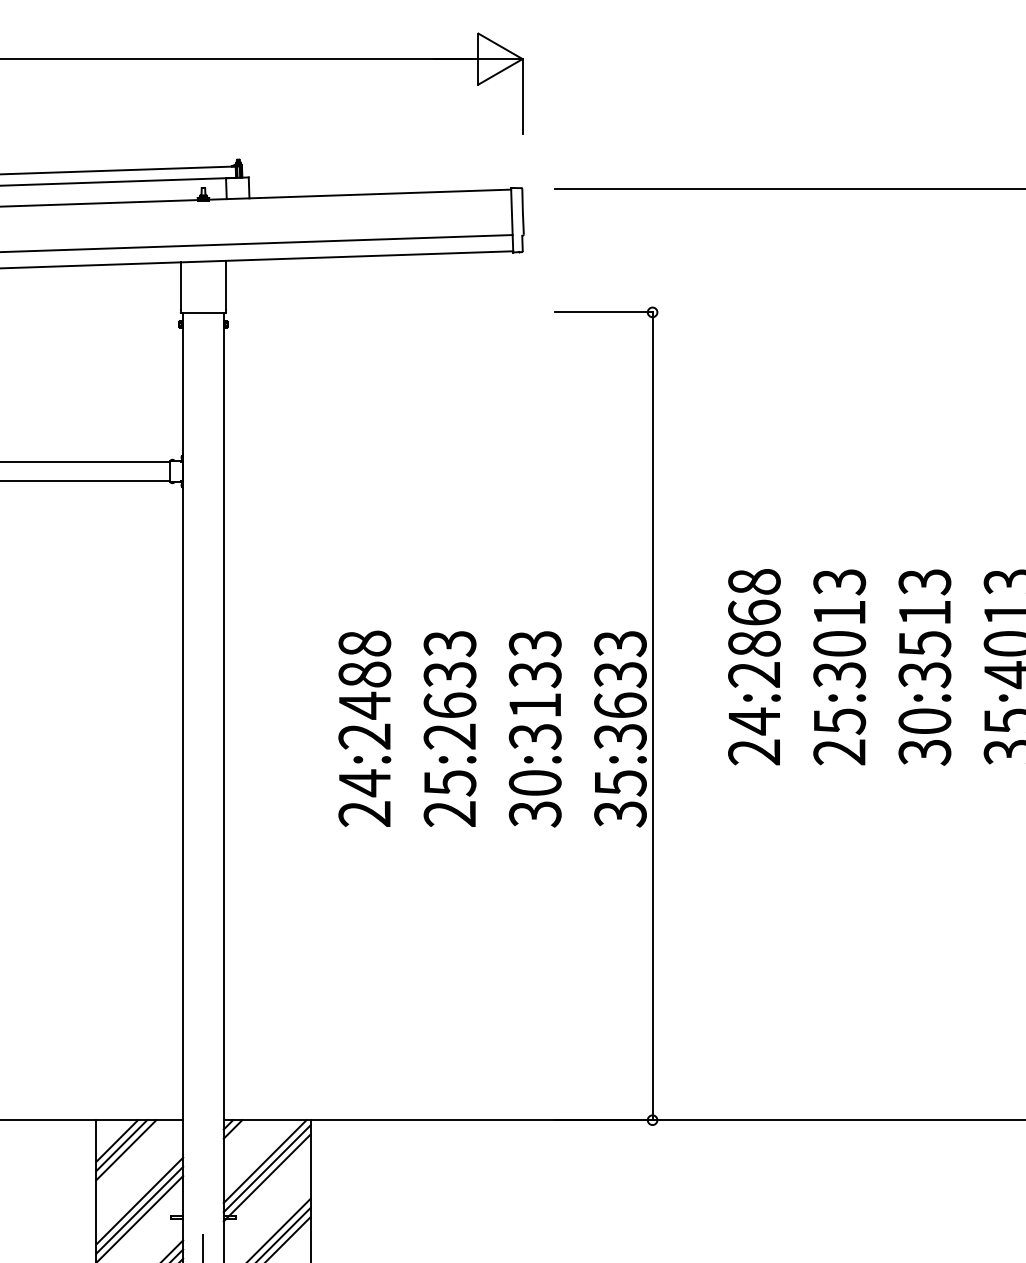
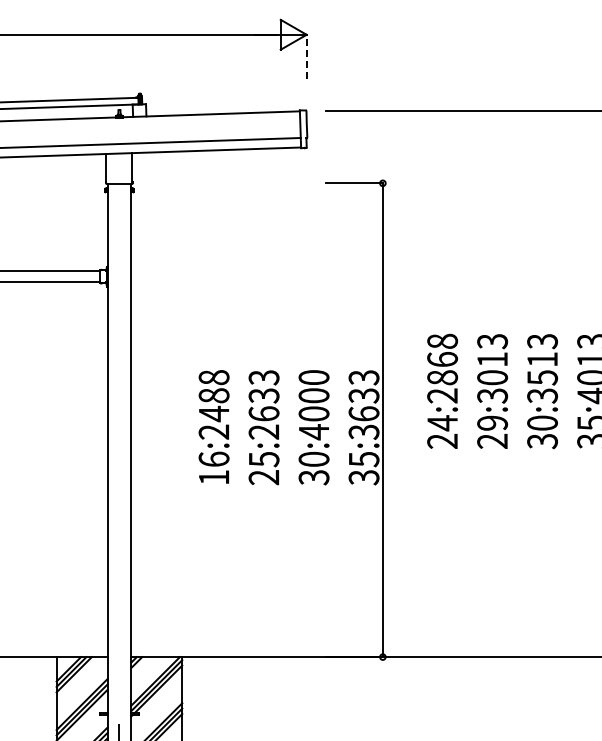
line: (522, 96) -> (306, 56), solid -> dashed
text: (534, 691) -> (313, 405), 30:3133 -> 30:4000
text: (839, 721) -> (492, 423), 25:3013 -> 29:3013
text: (363, 798) -> (213, 468), 24:2488 -> 16:2488

